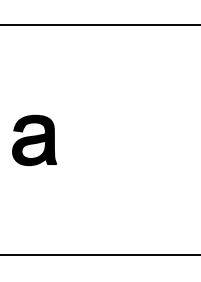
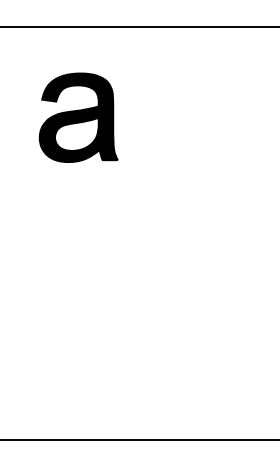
part: (34, 140) -> (78, 117), moved

